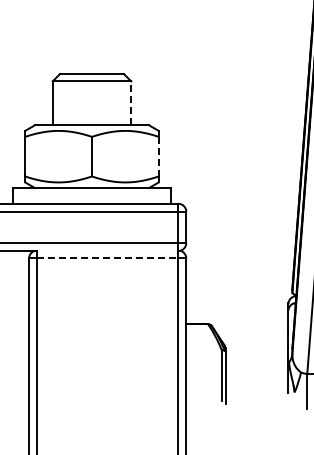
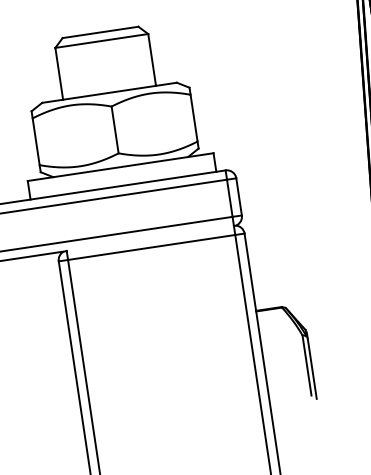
line: (131, 103) -> (152, 60), dashed -> solid
line: (158, 156) -> (193, 118), dashed -> solid
line: (107, 258) -> (151, 247), dashed -> solid

